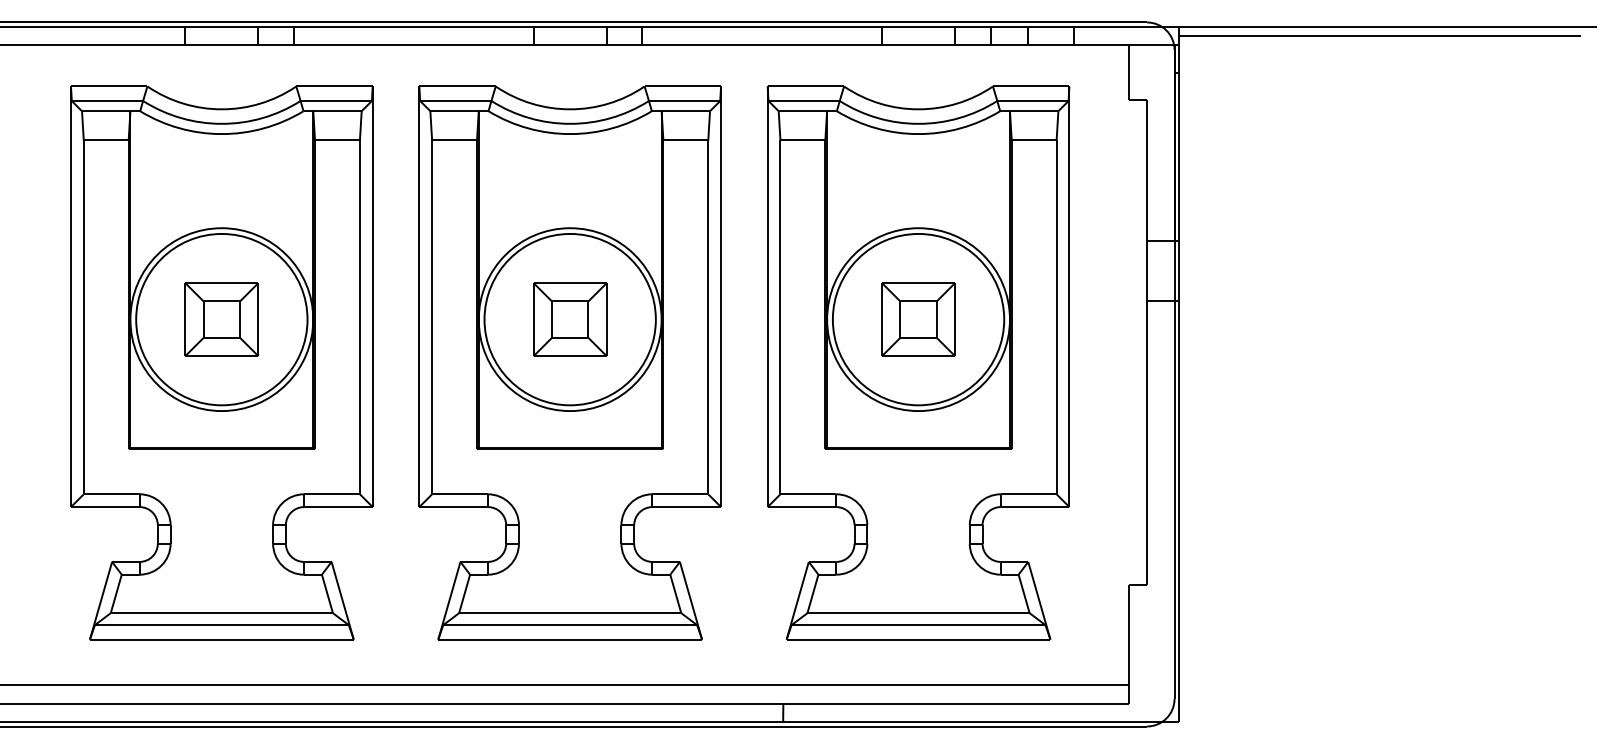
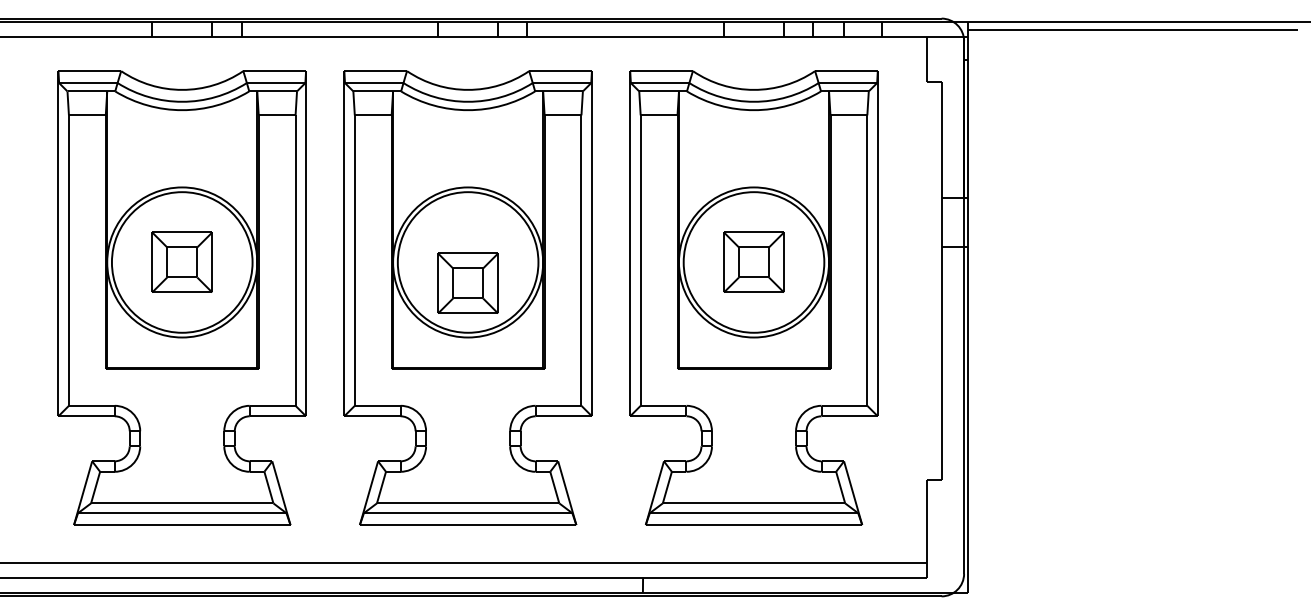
part: (569, 318) -> (467, 282), moved

